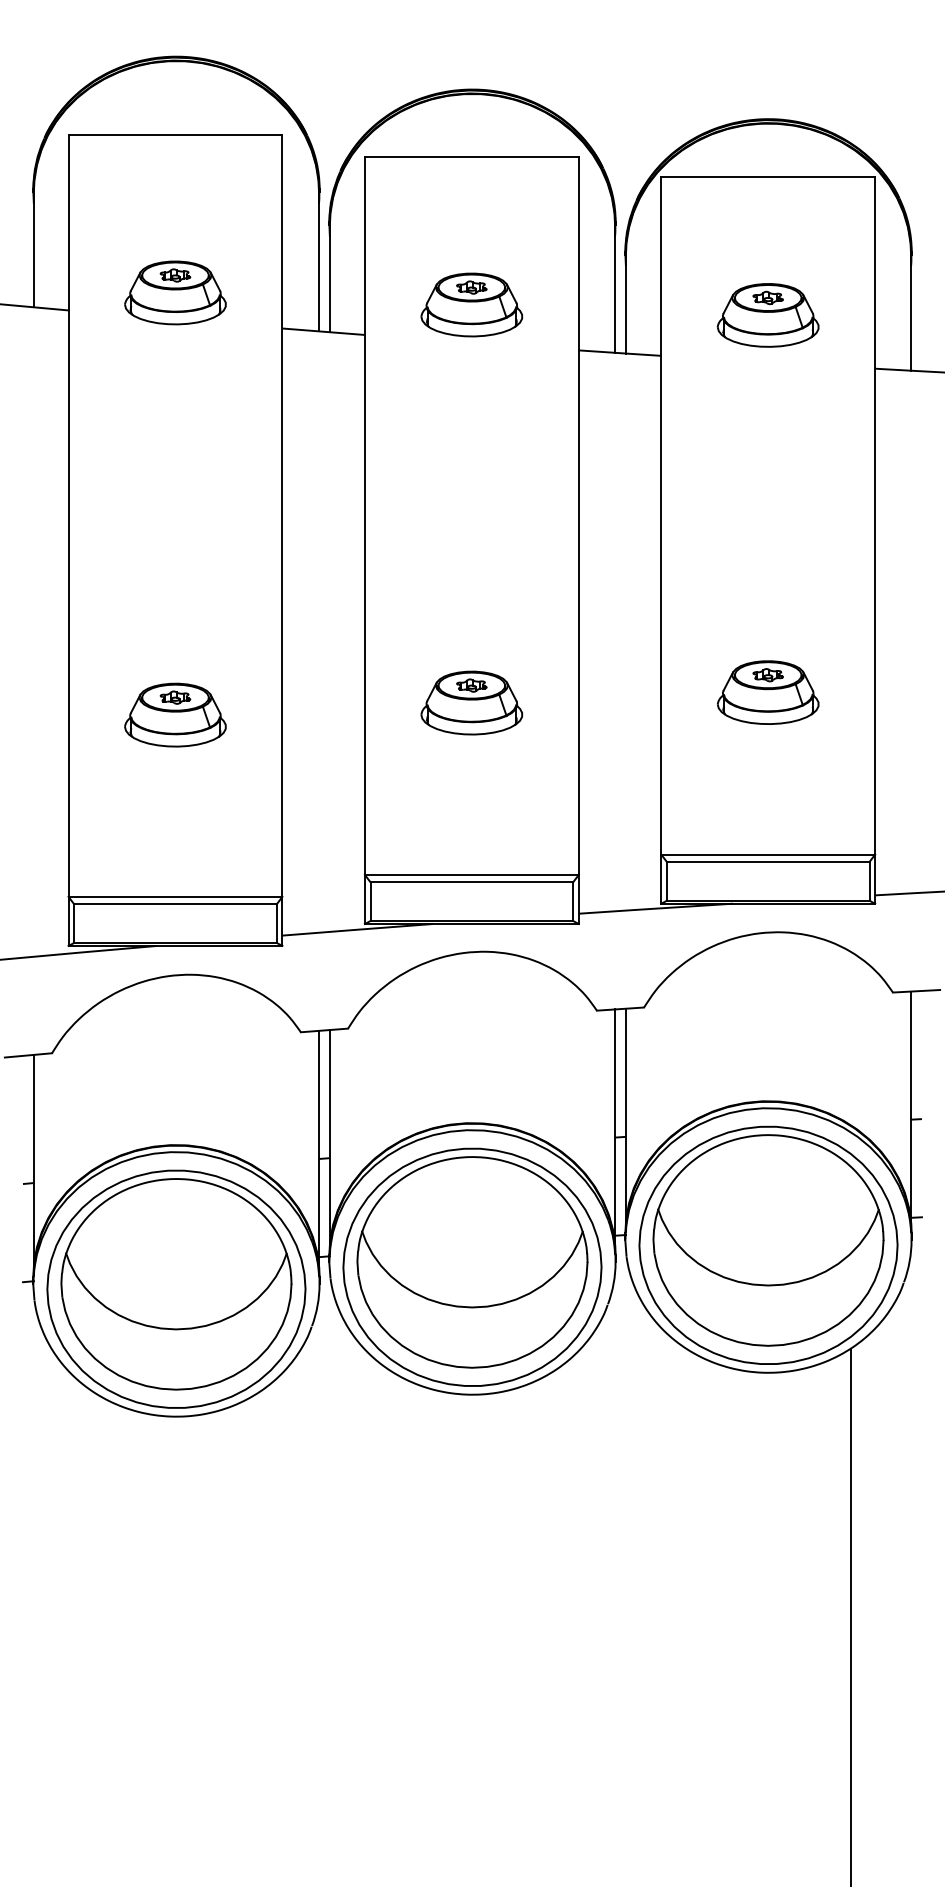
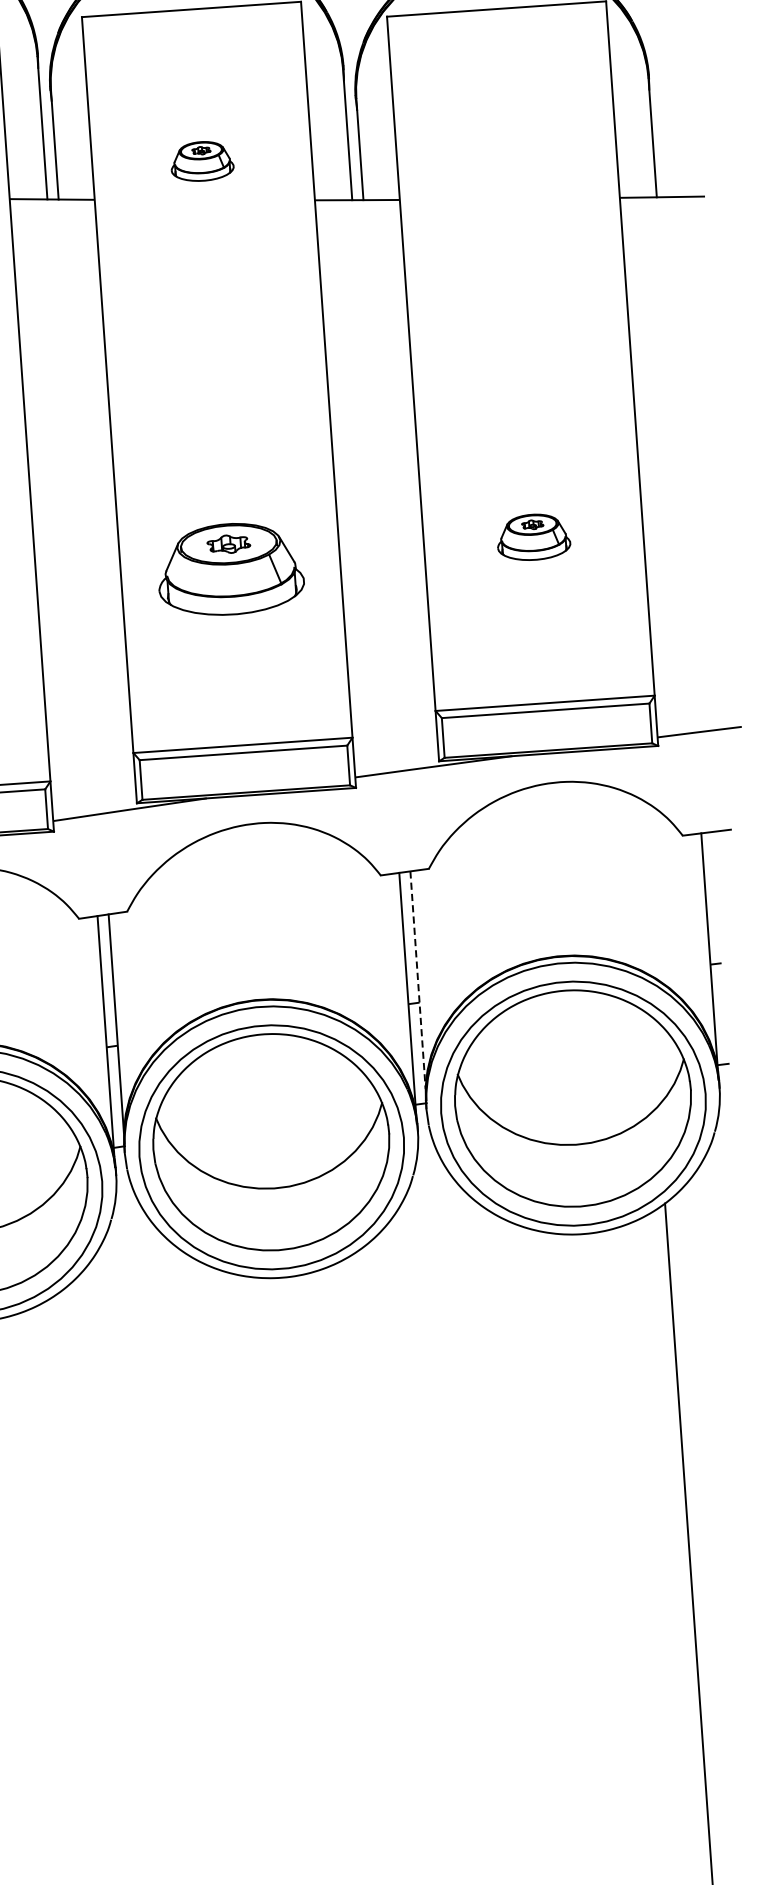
part: (471, 304) -> (201, 160), size x0.6
part: (767, 315) -> (505, 151), removed
part: (768, 692) -> (533, 537), size x0.7
part: (471, 702) -> (230, 568), size x1.4
line: (625, 1115) -> (417, 980), solid -> dashed

